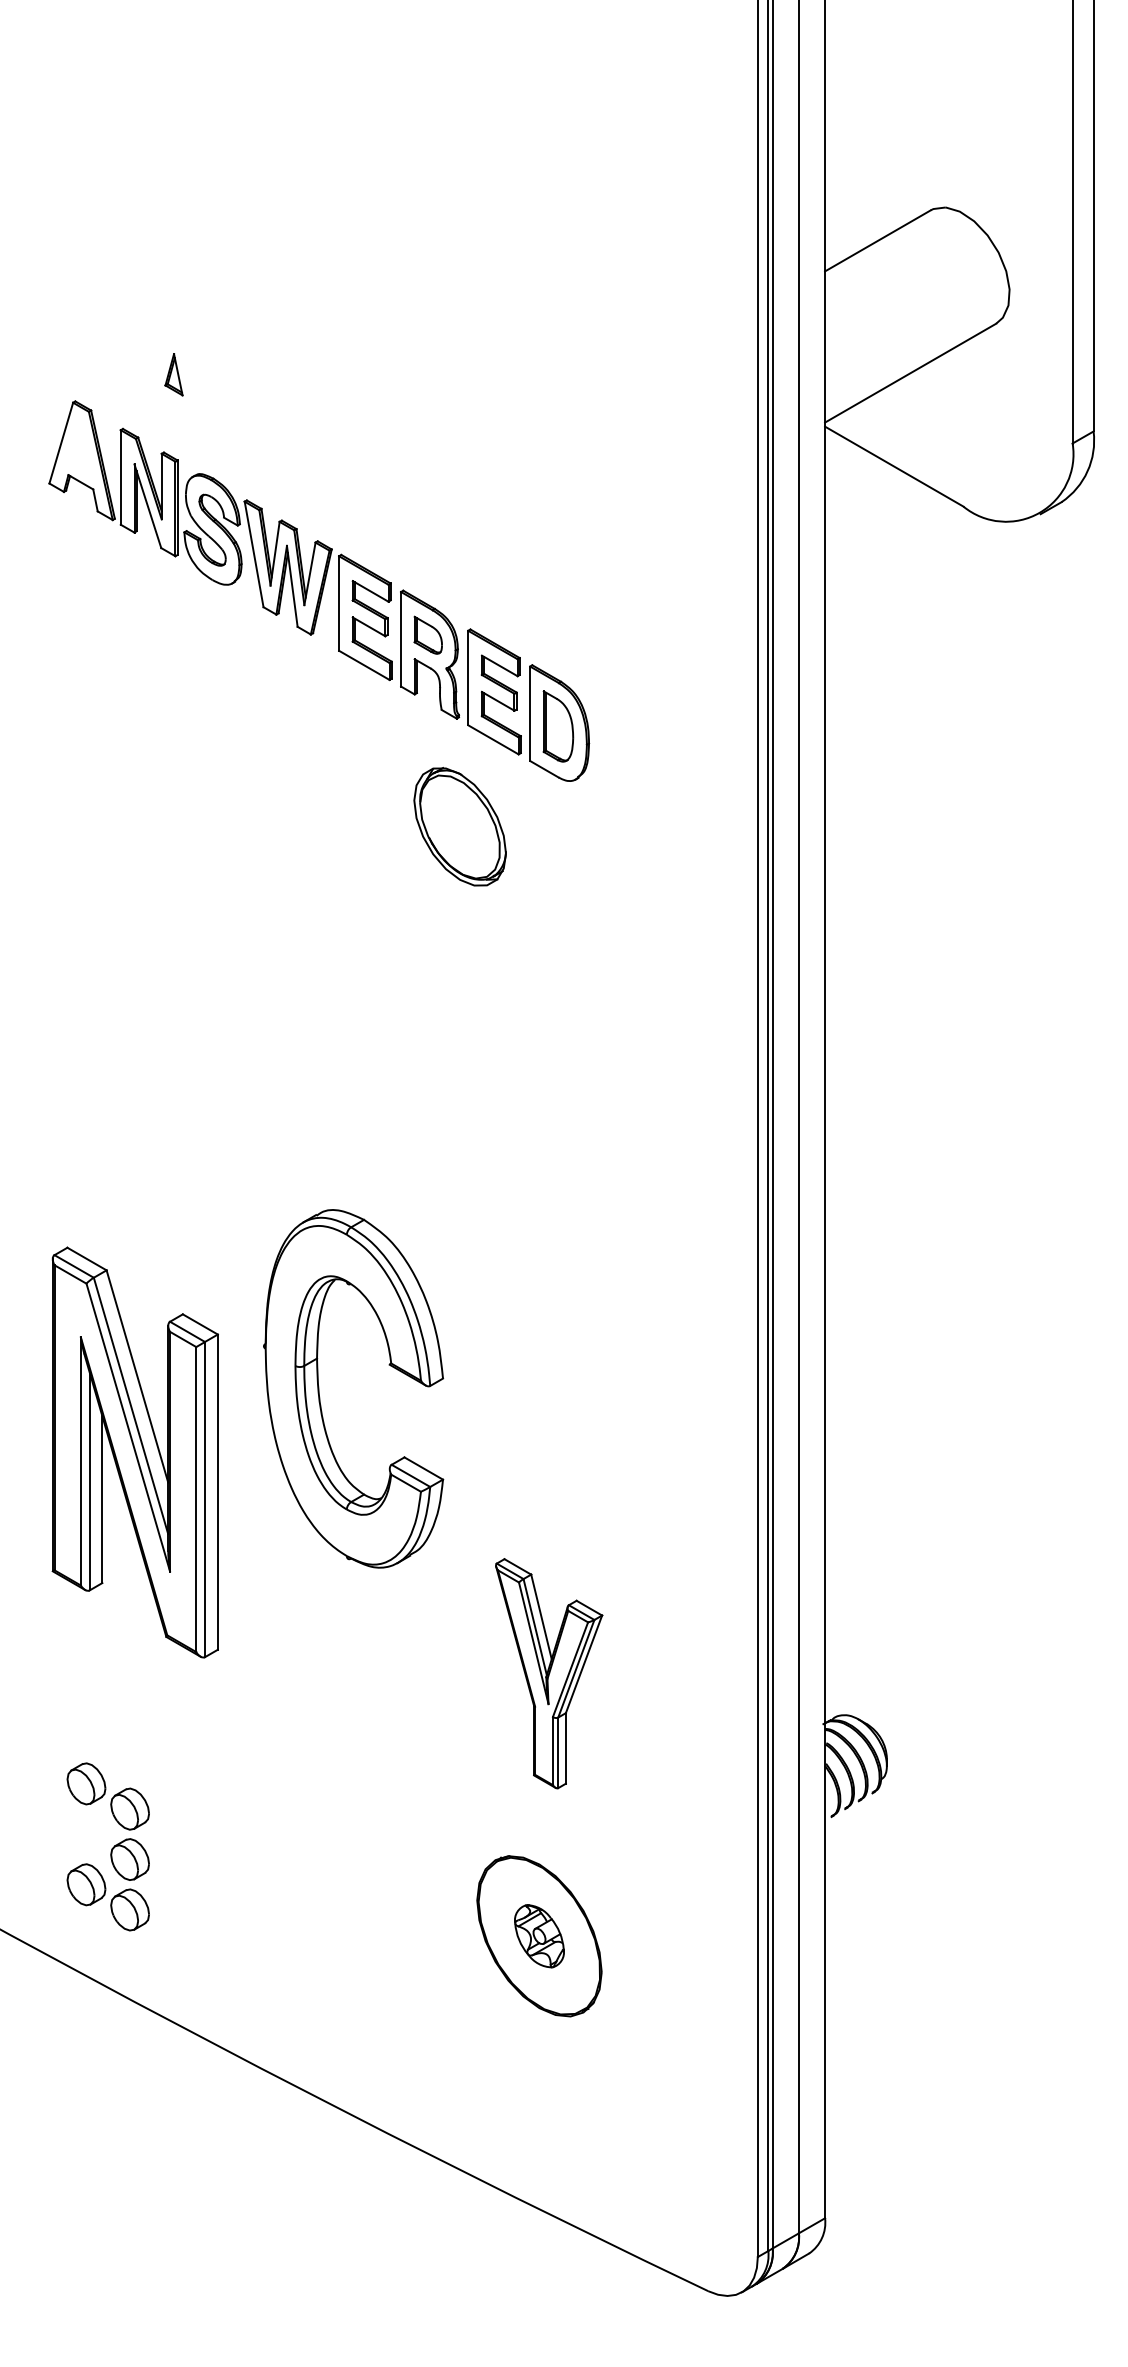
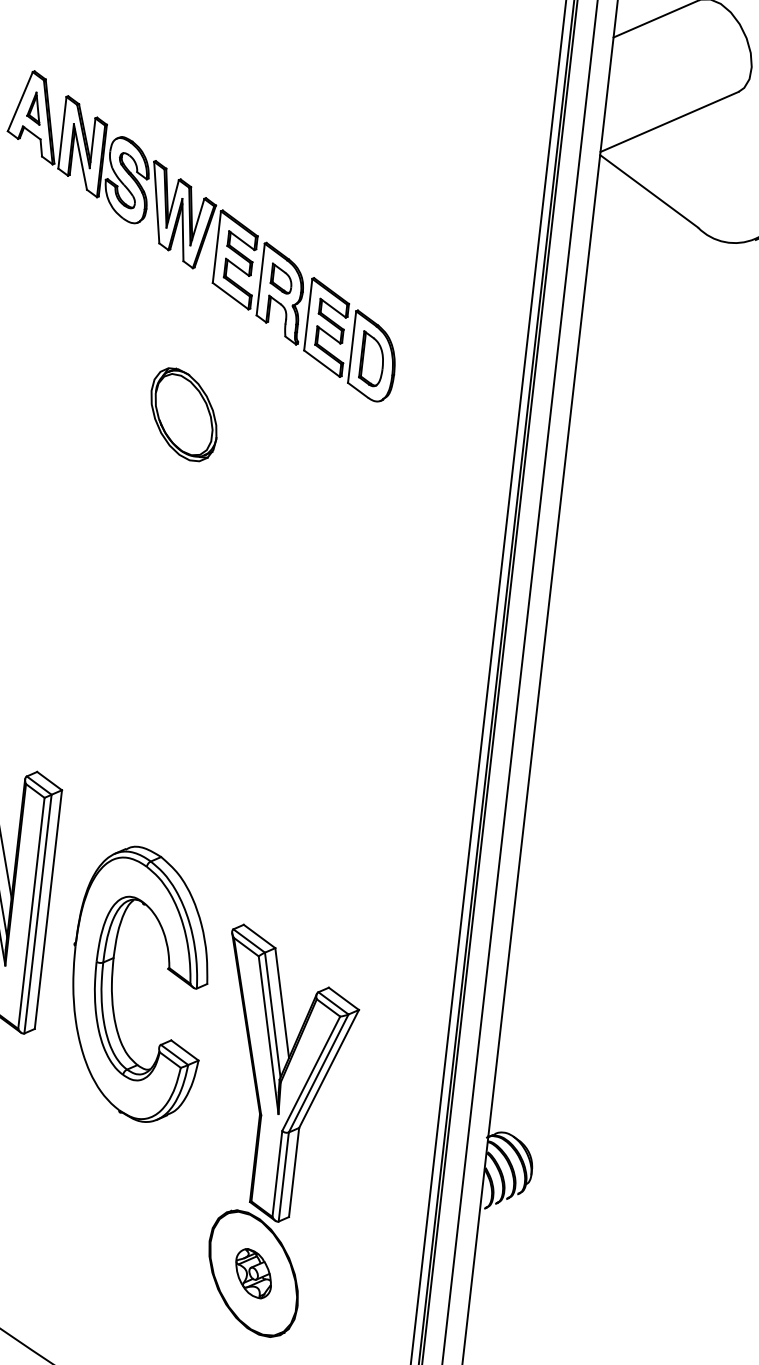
part: (173, 374) -> (34, 108), moved
part: (459, 826) -> (183, 414), moved
part: (319, 1388) -> (112, 980), moved
part: (548, 1673) -> (283, 1075), size x1.67

